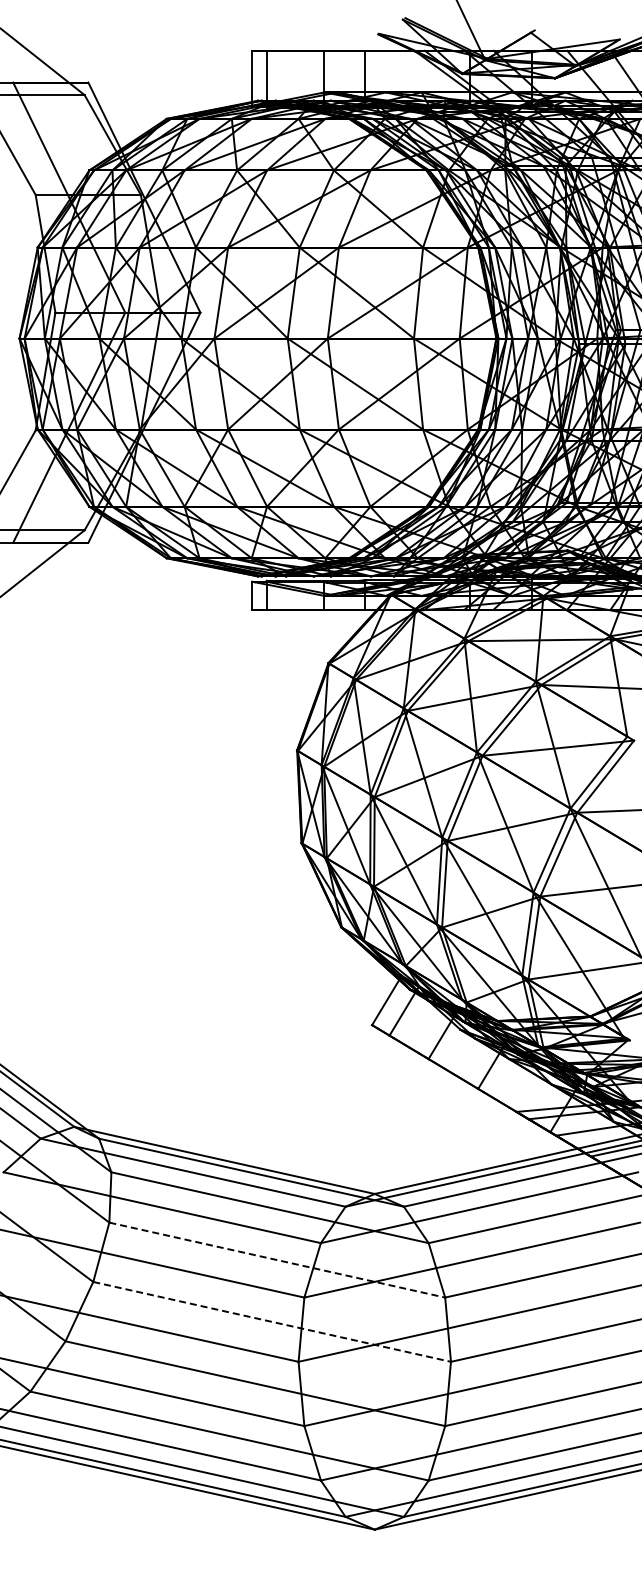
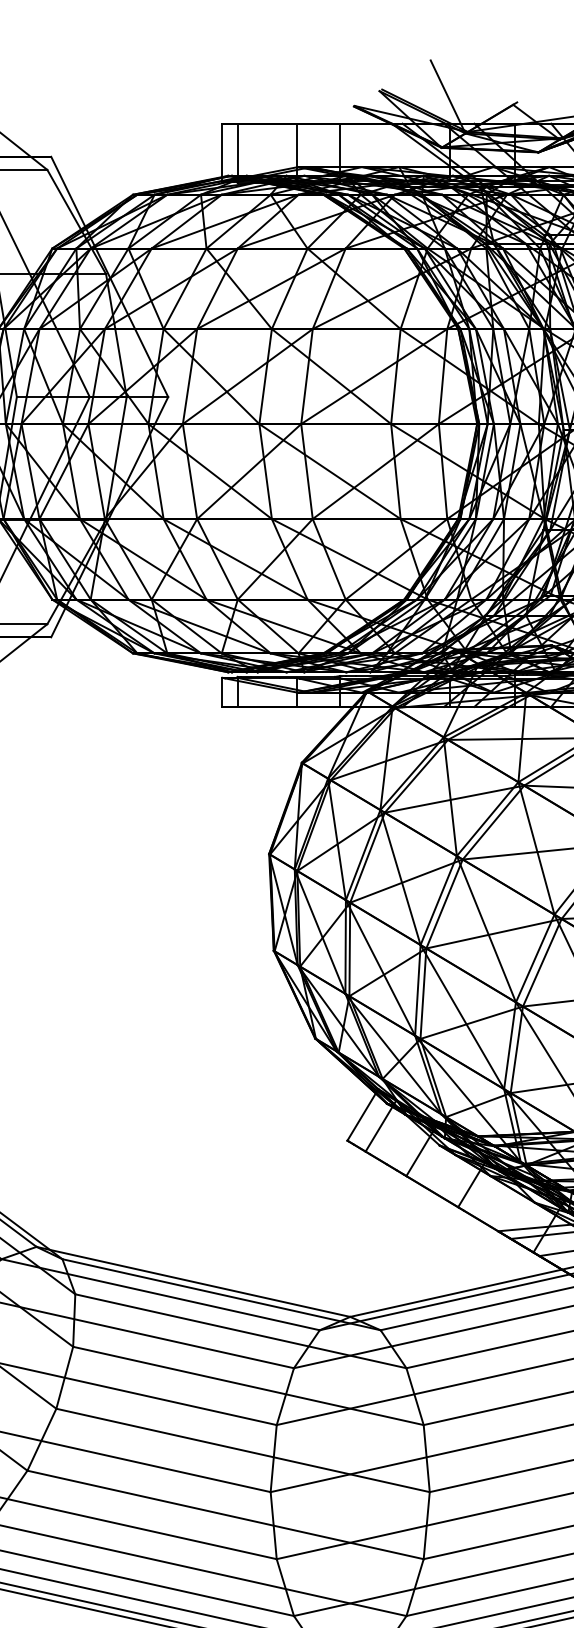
line: (277, 1260) -> (248, 1386), dashed -> solid
line: (272, 1322) -> (243, 1451), dashed -> solid

